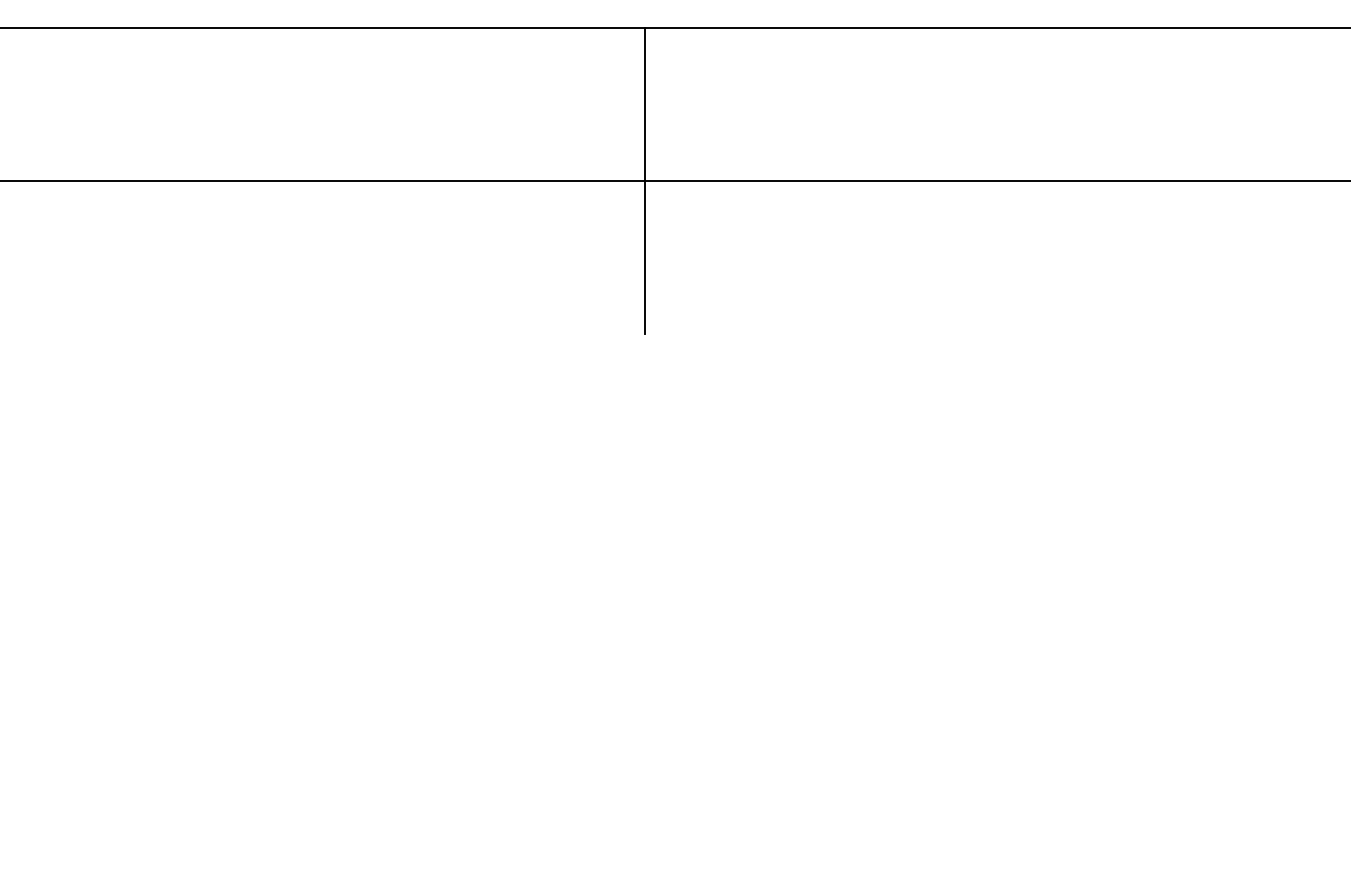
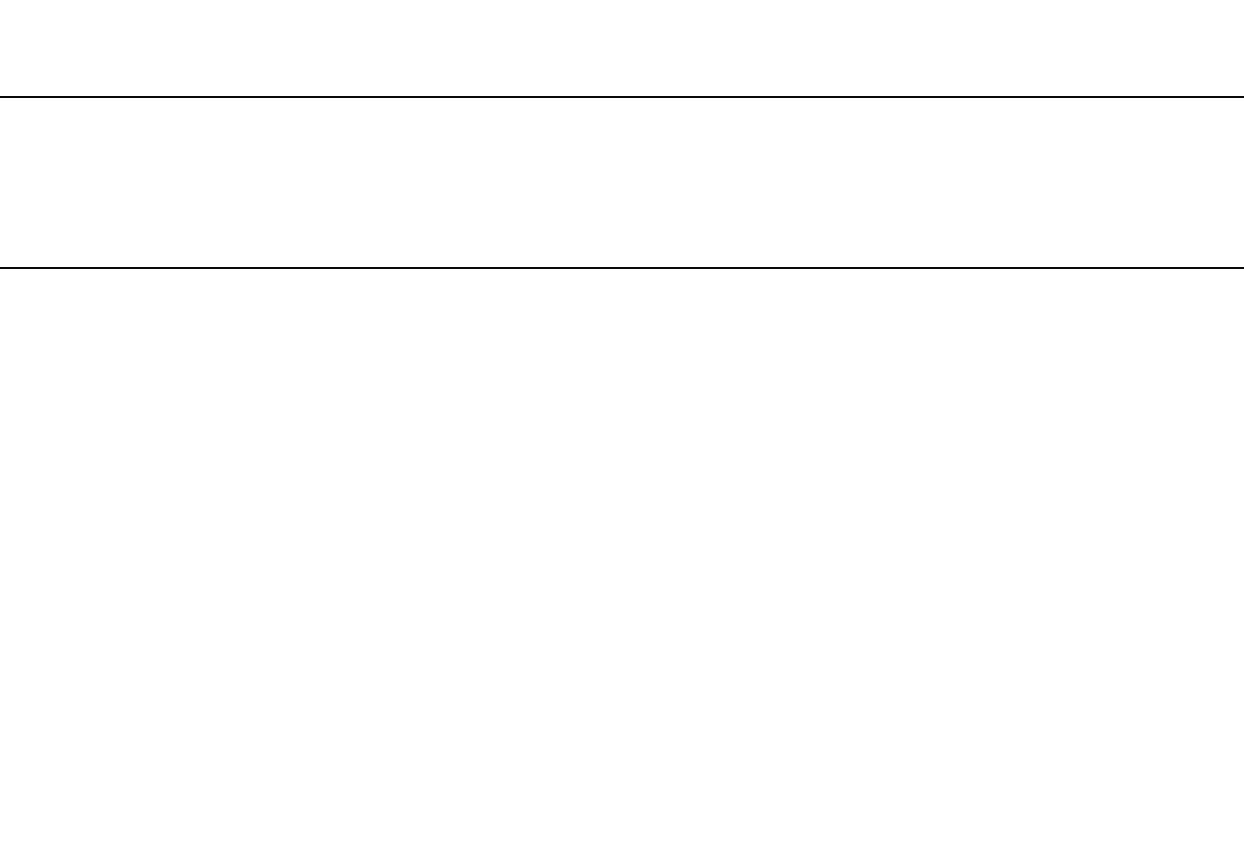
line: (644, 181) -> (491, 268), removed

